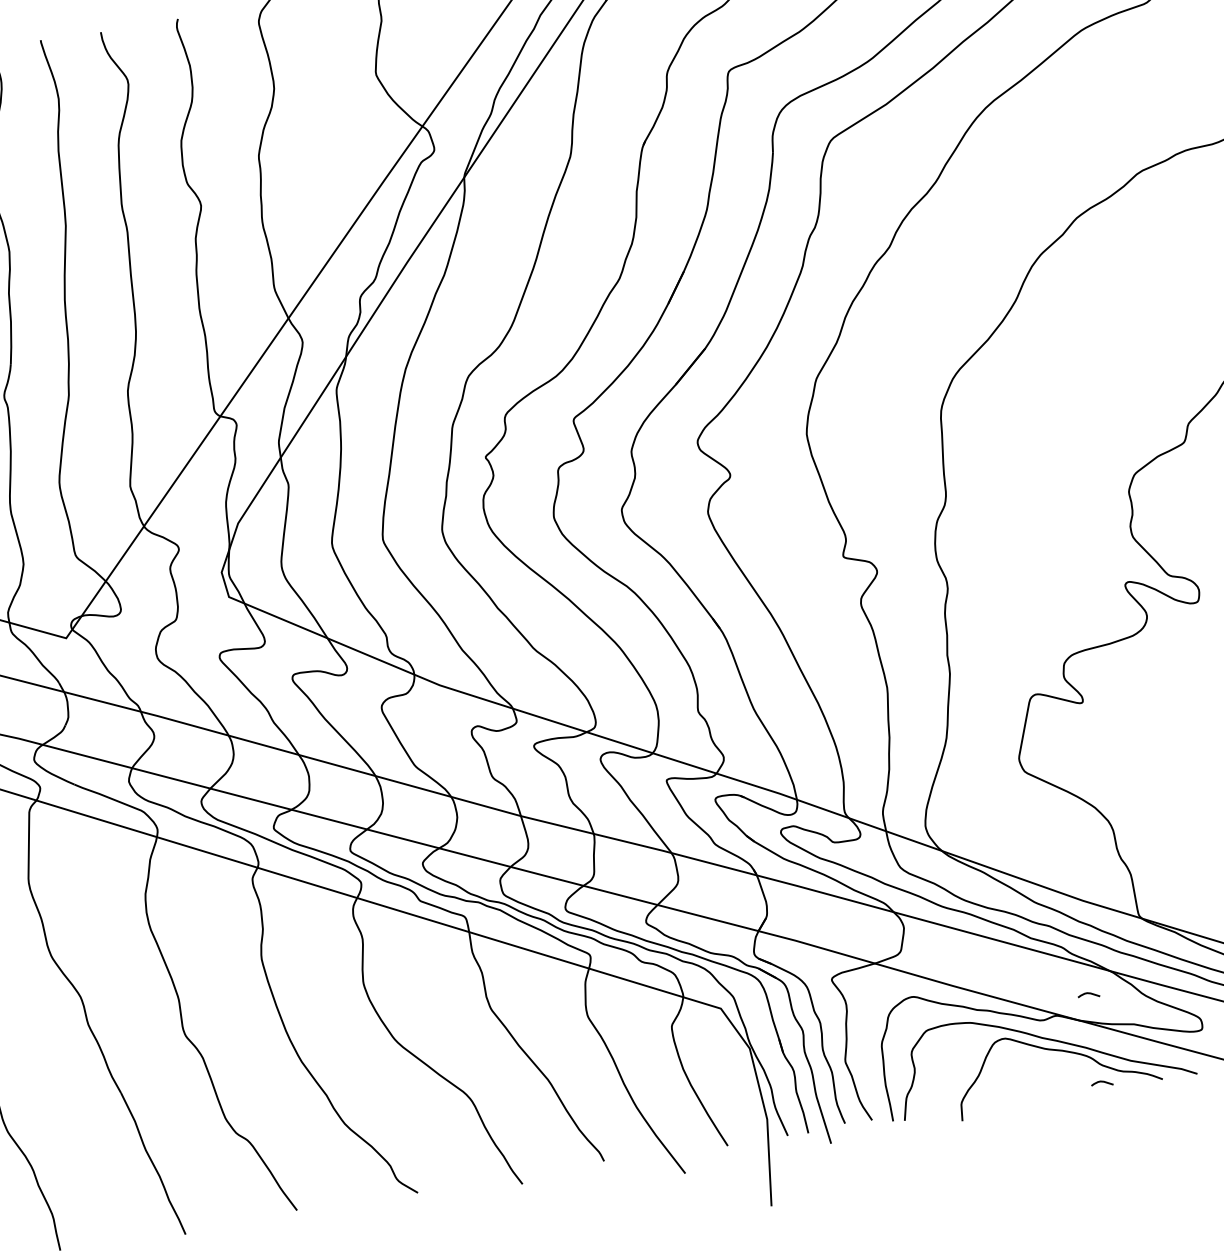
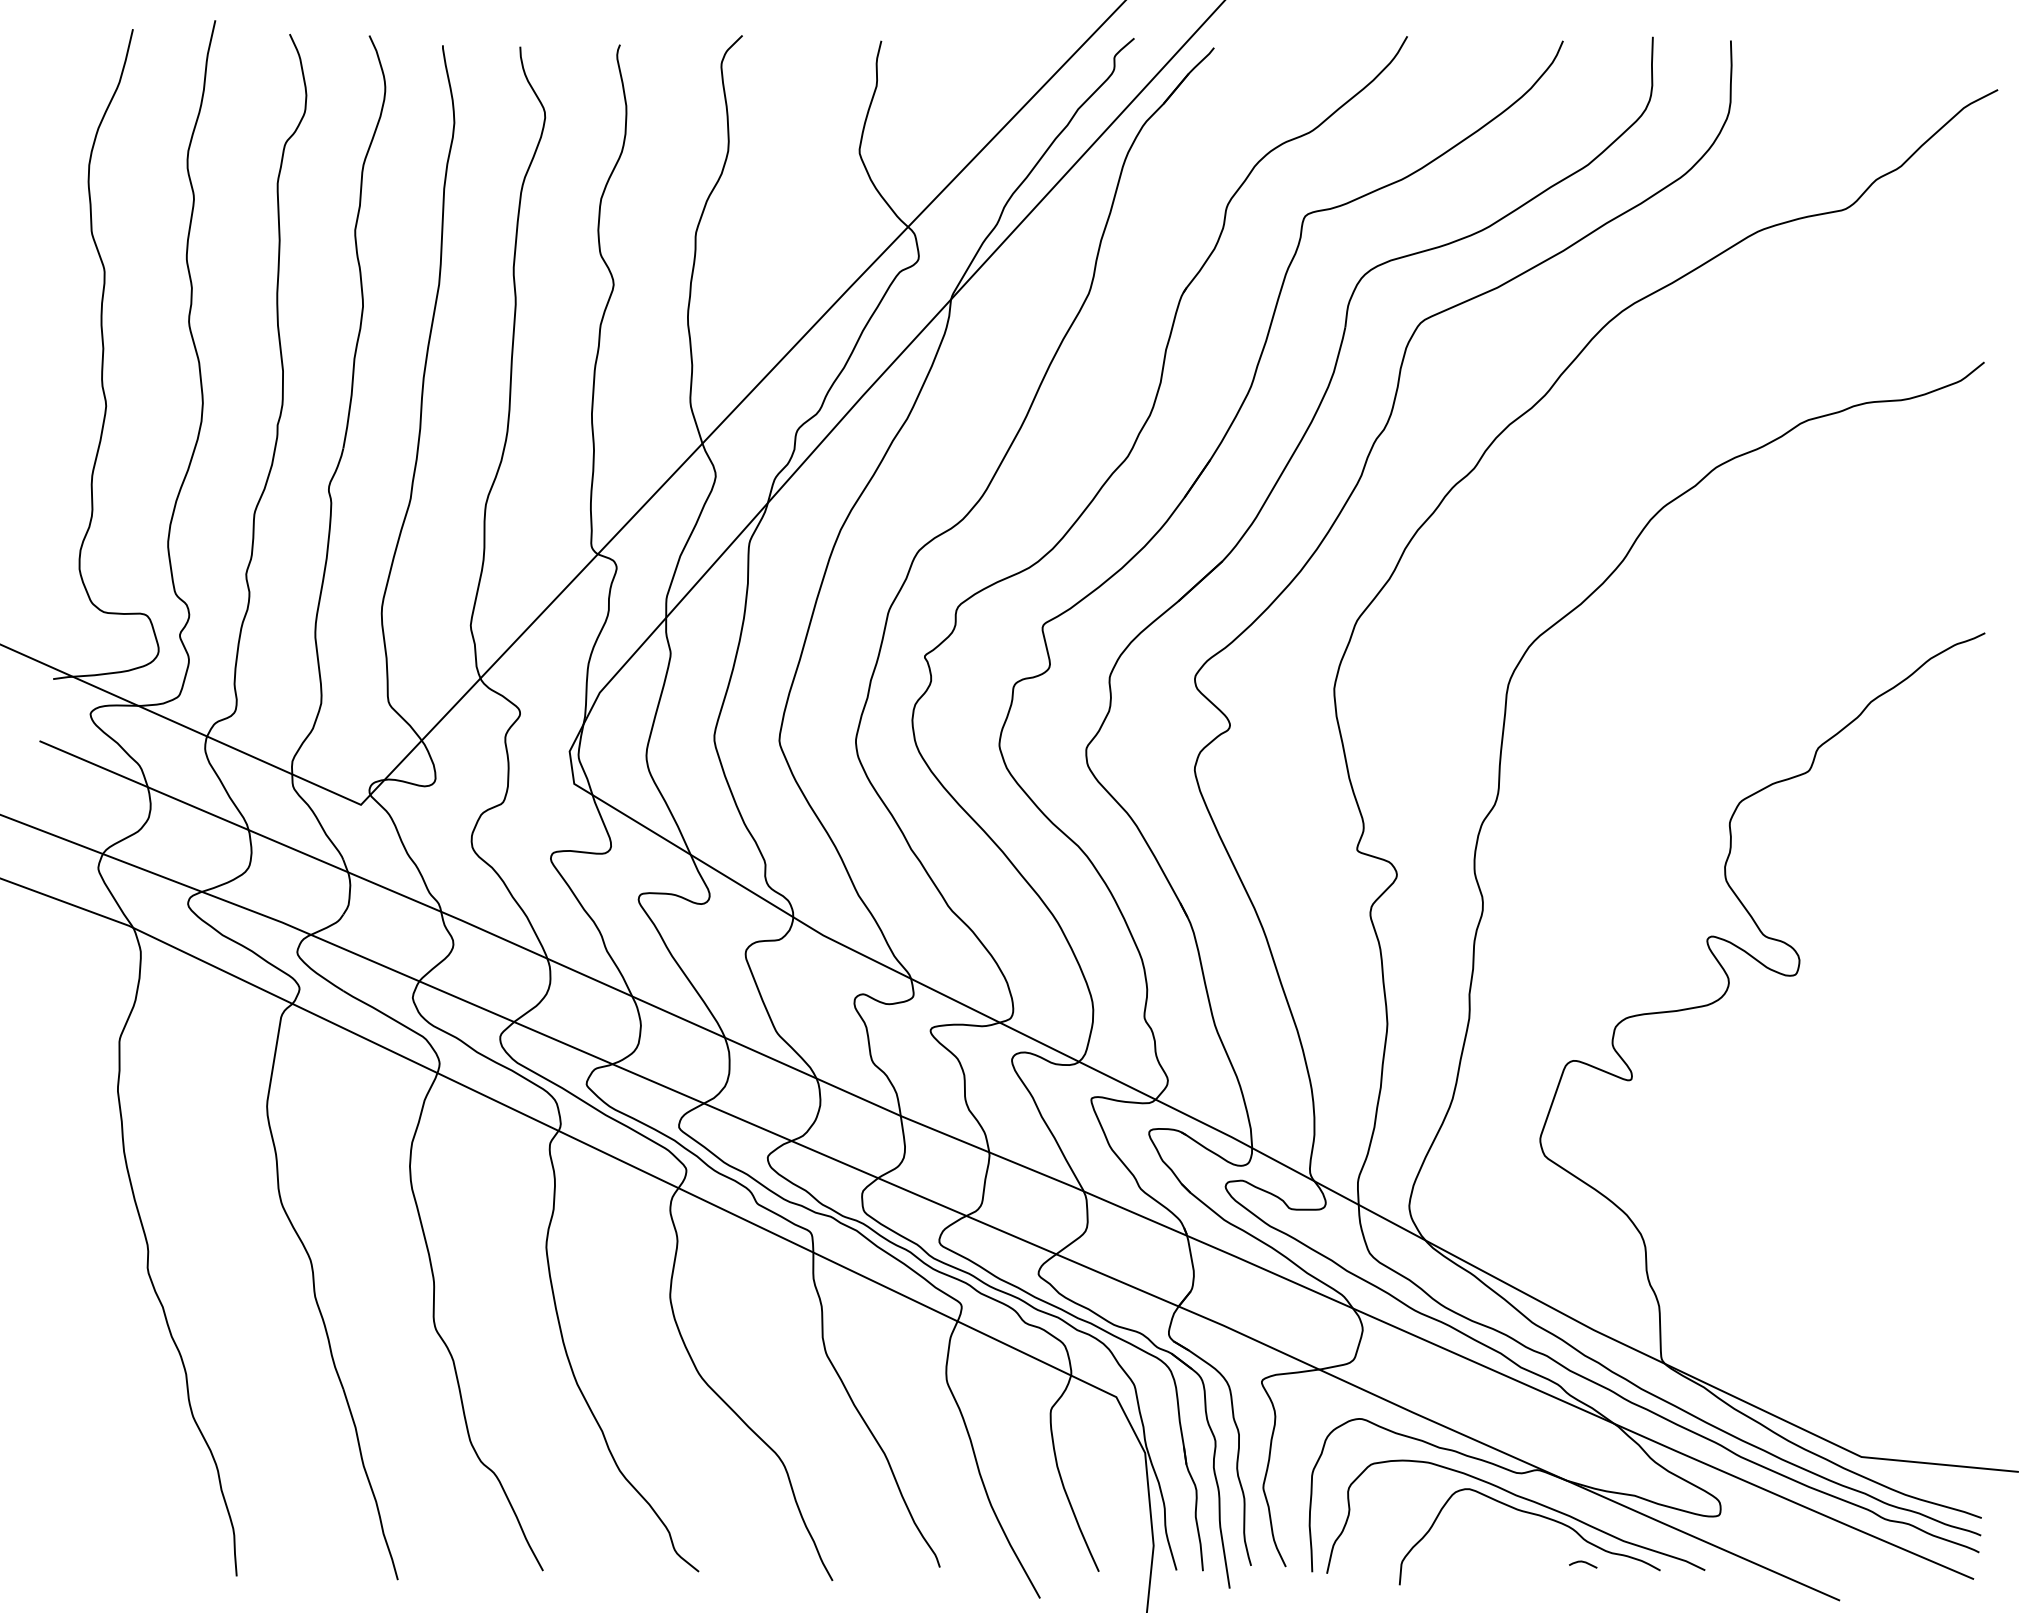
curve: (1089, 994) -> (1584, 1449), removed

